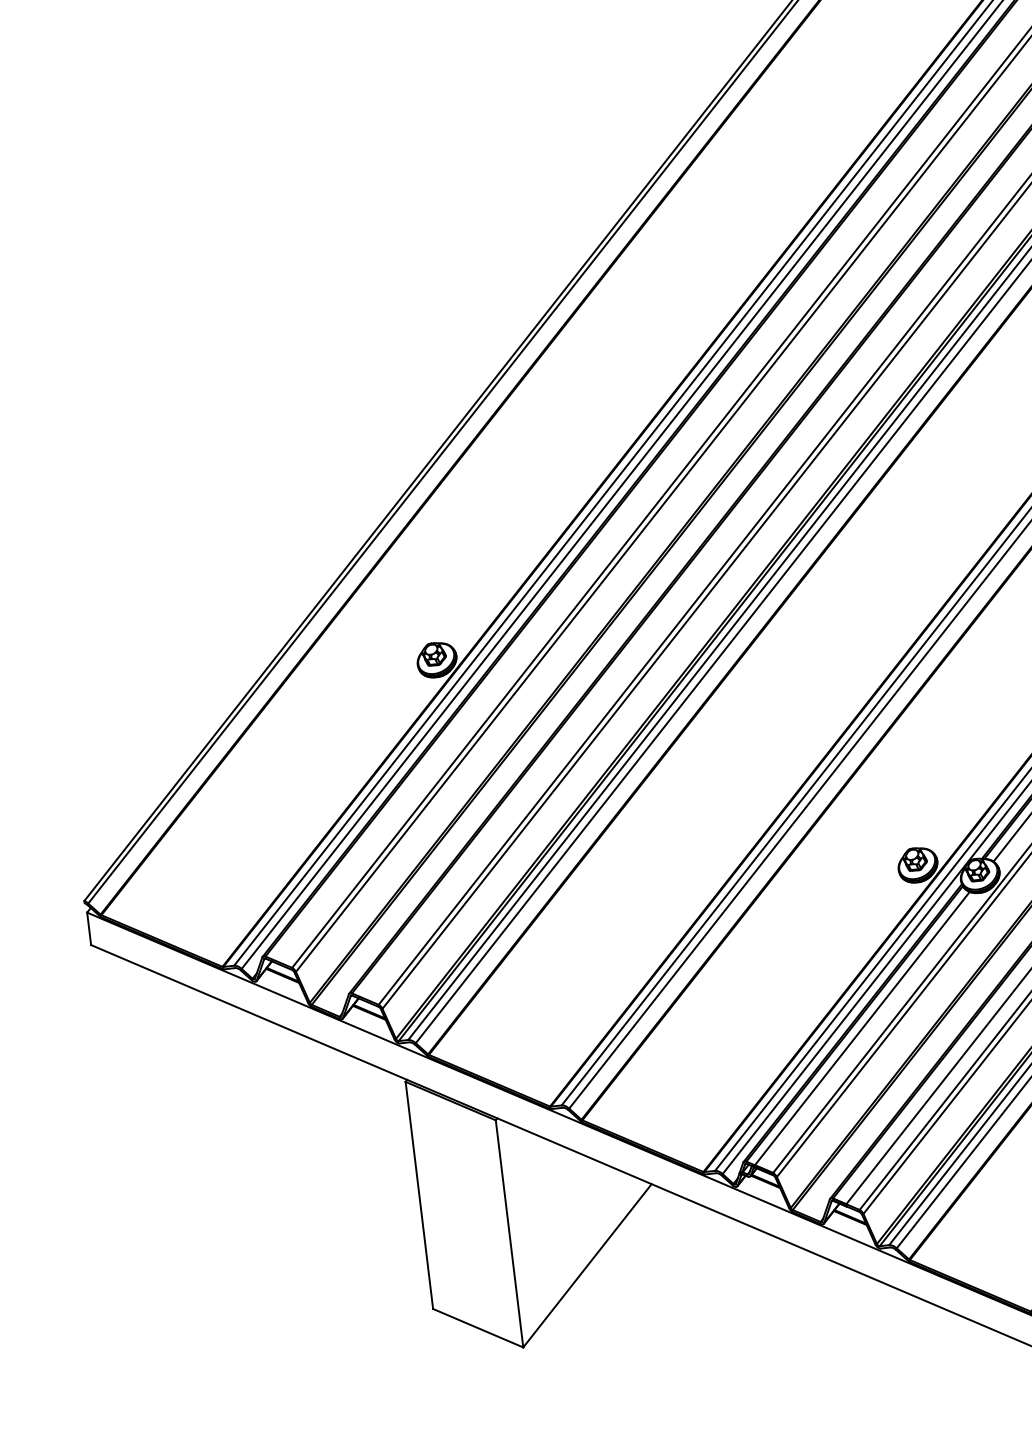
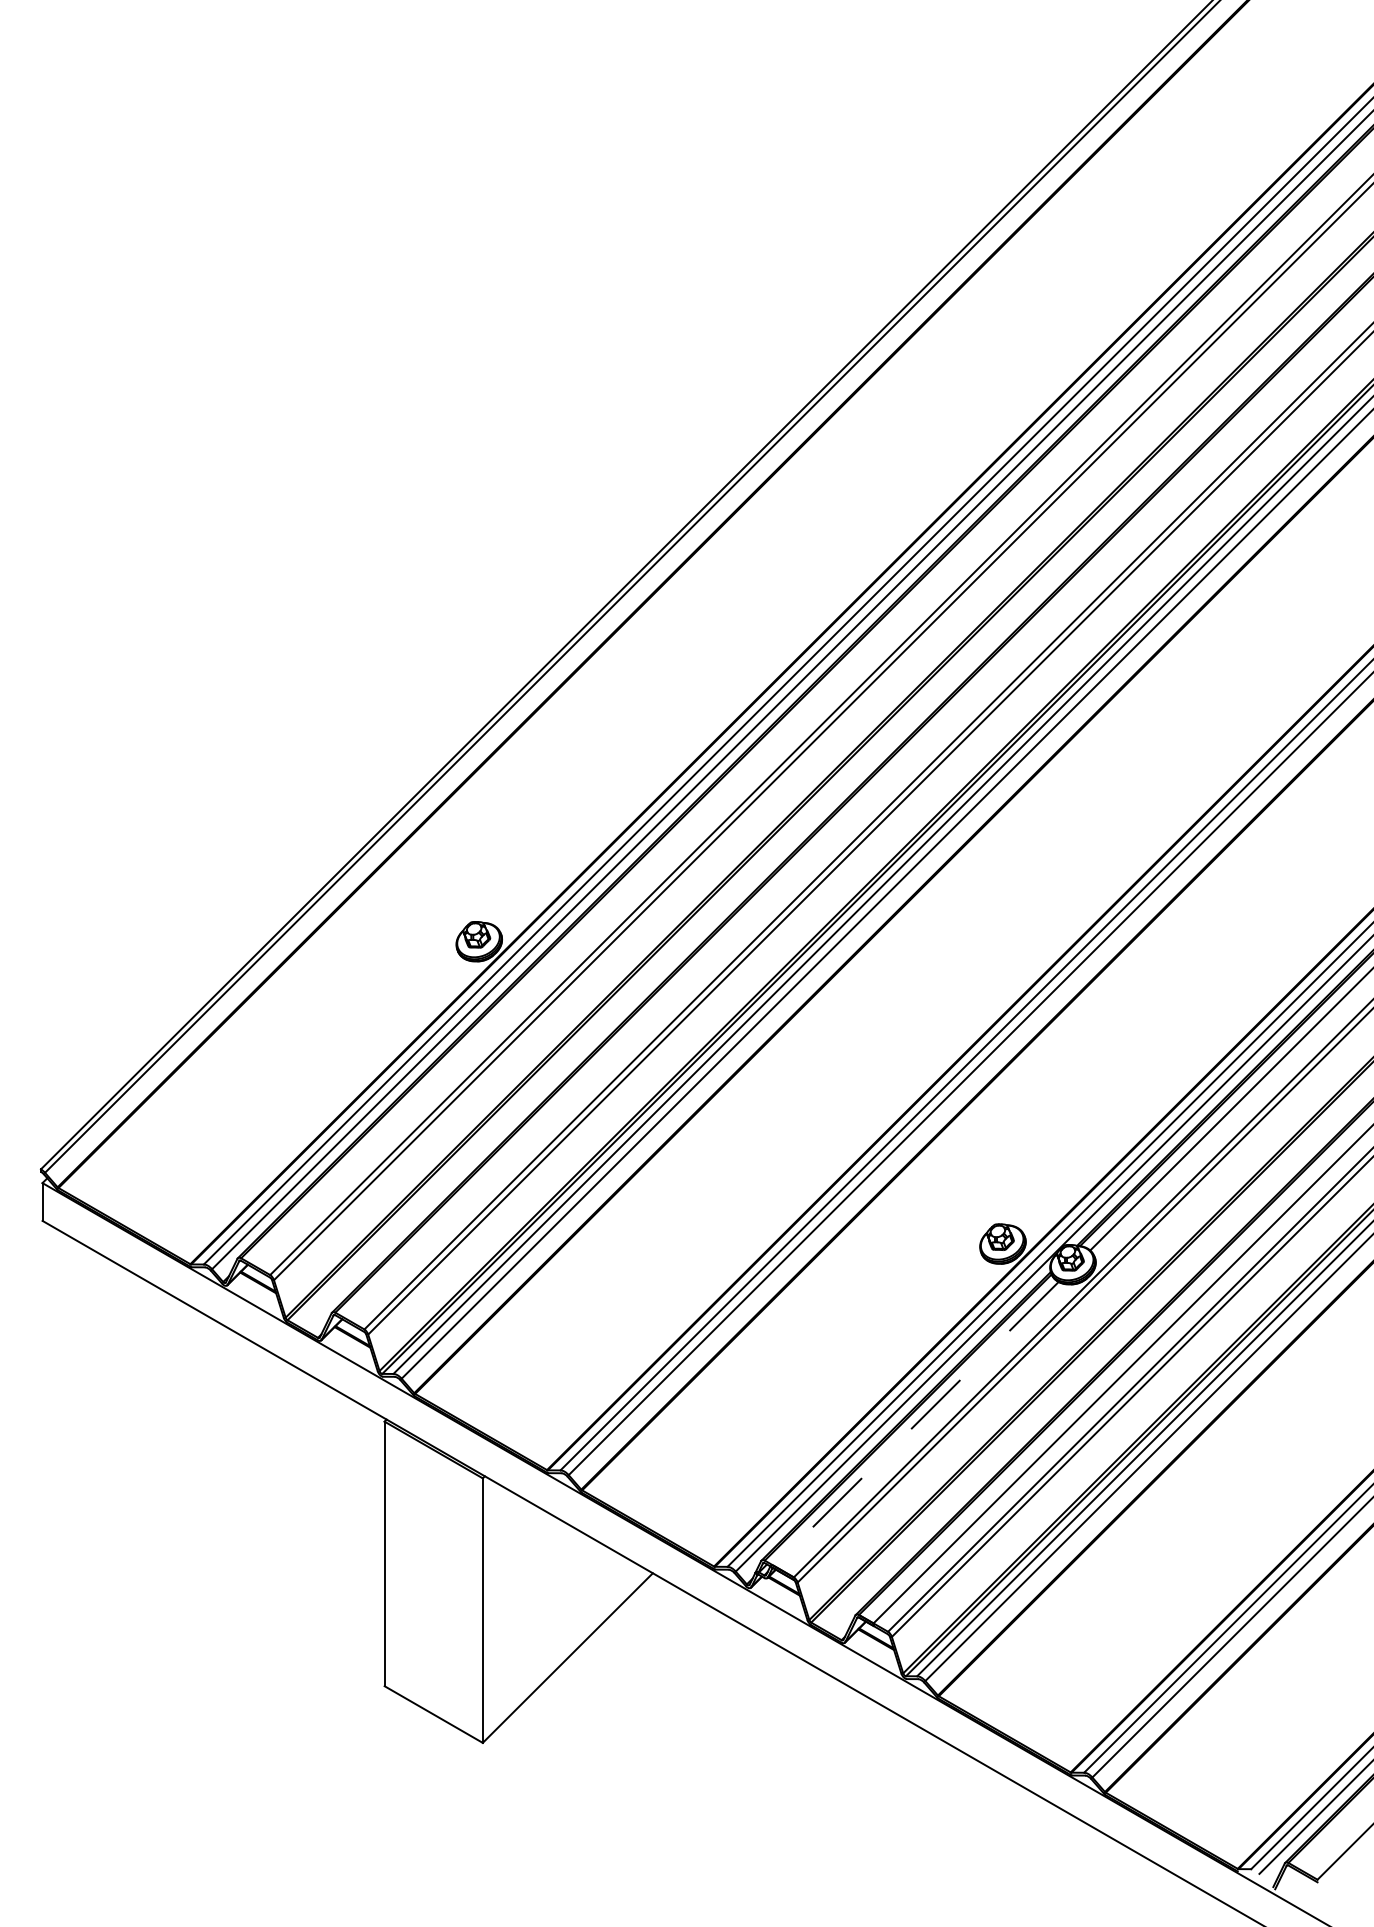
line: (862, 1029) -> (916, 1424), solid -> dashed

